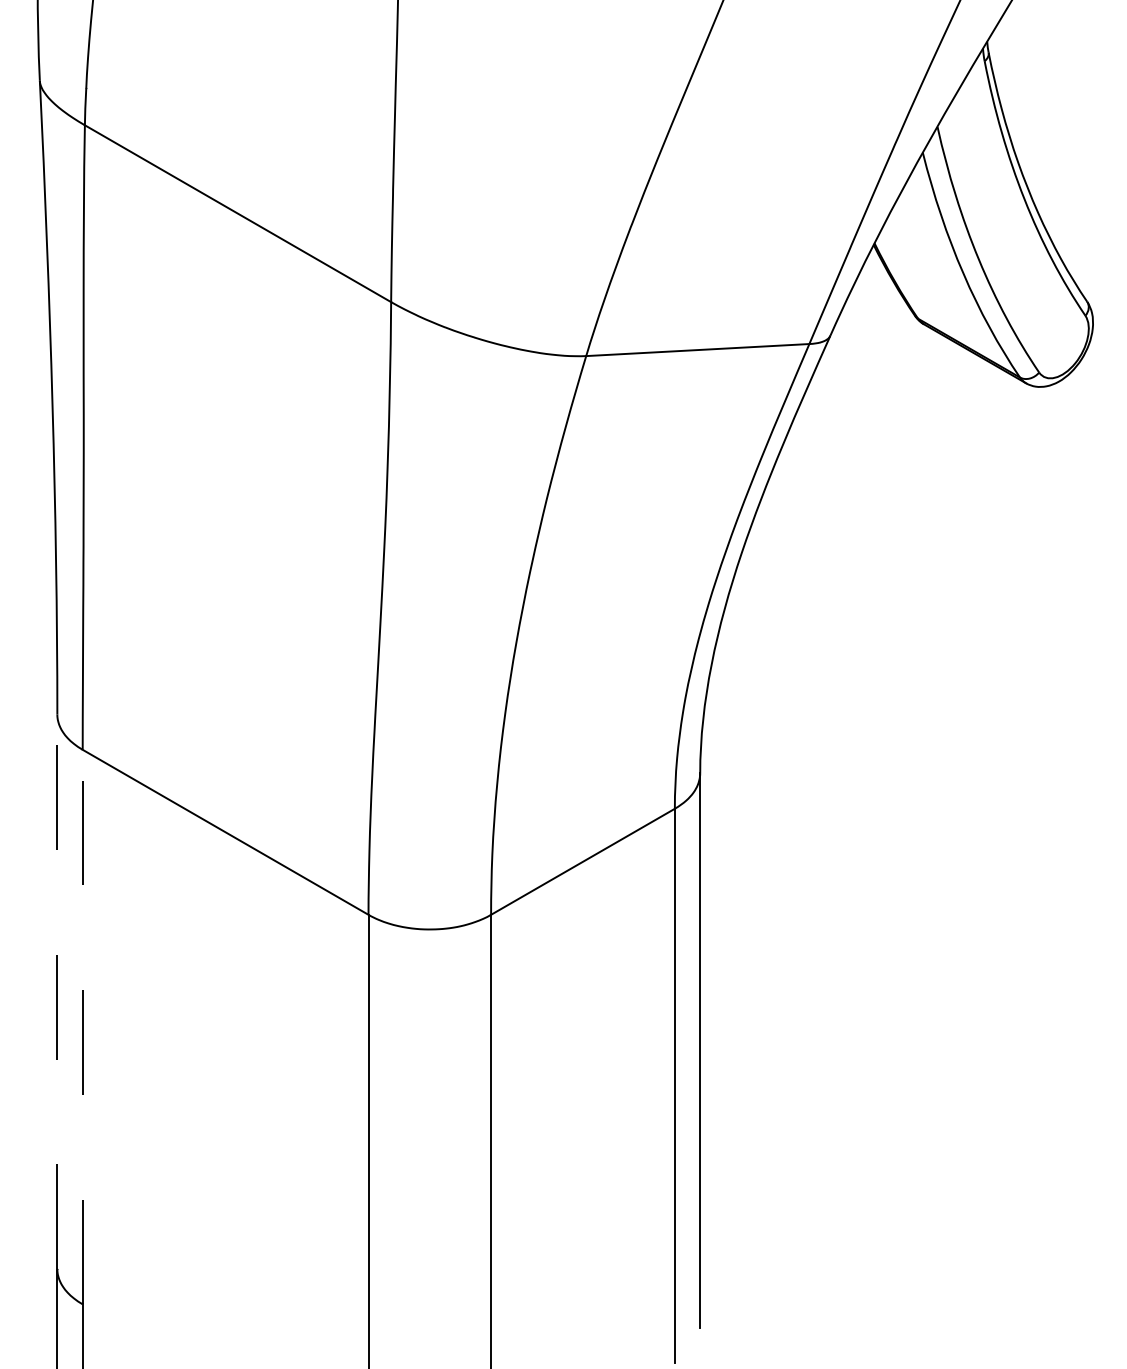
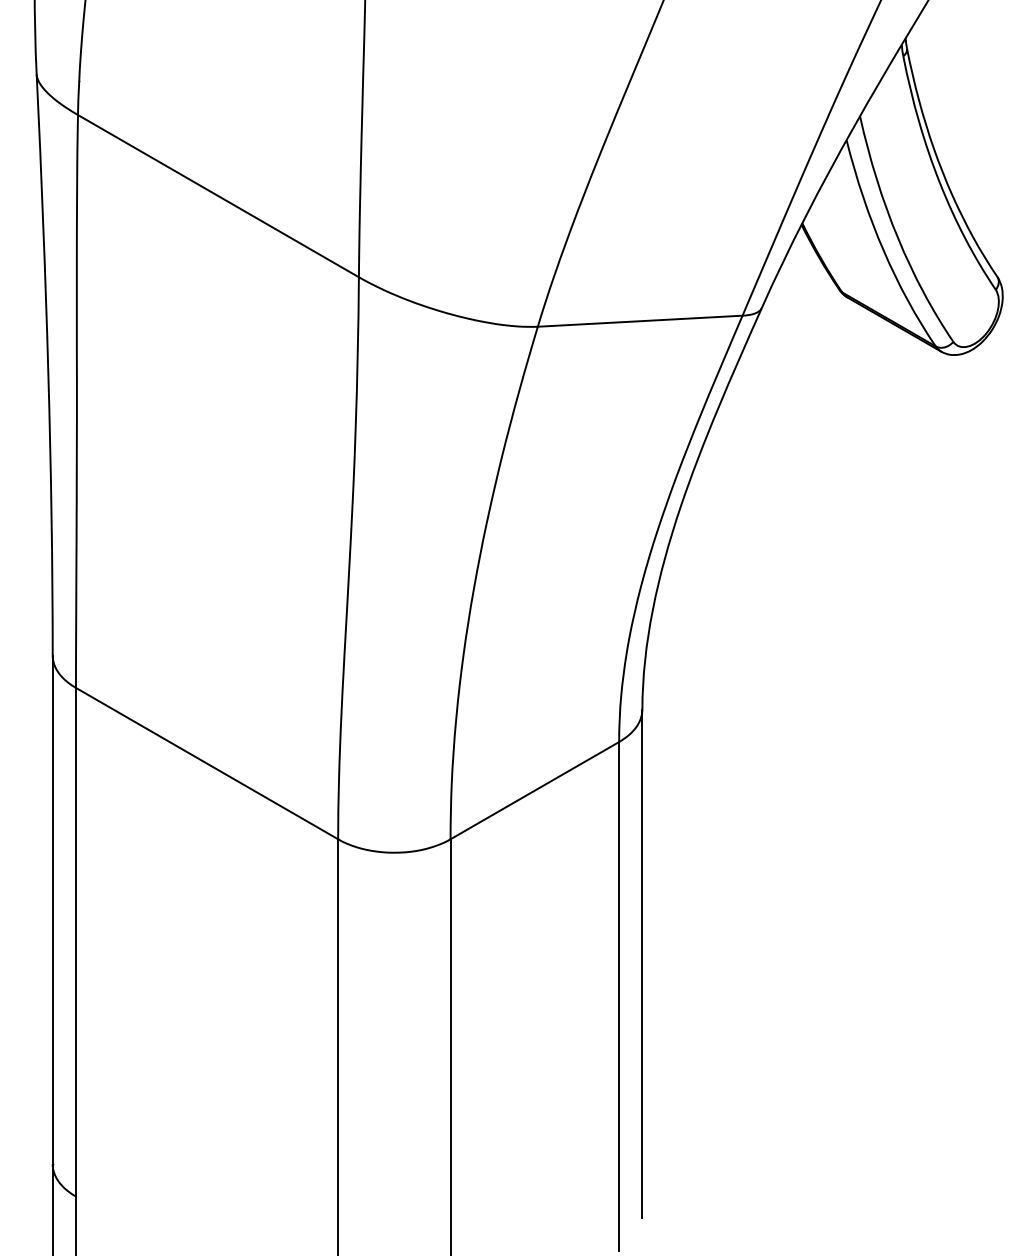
line: (57, 991) -> (52, 909), dashed -> solid
line: (82, 1026) -> (75, 941), dashed -> solid

